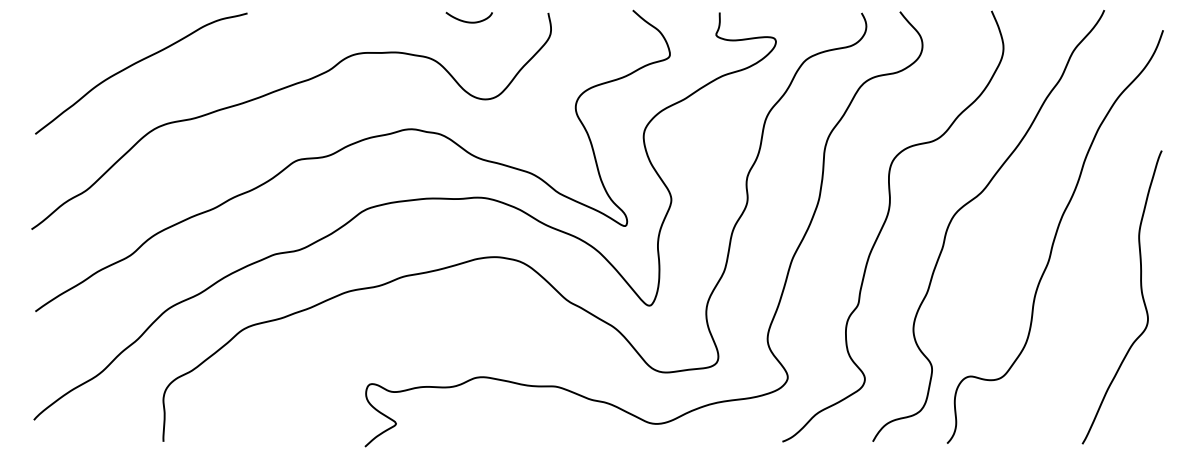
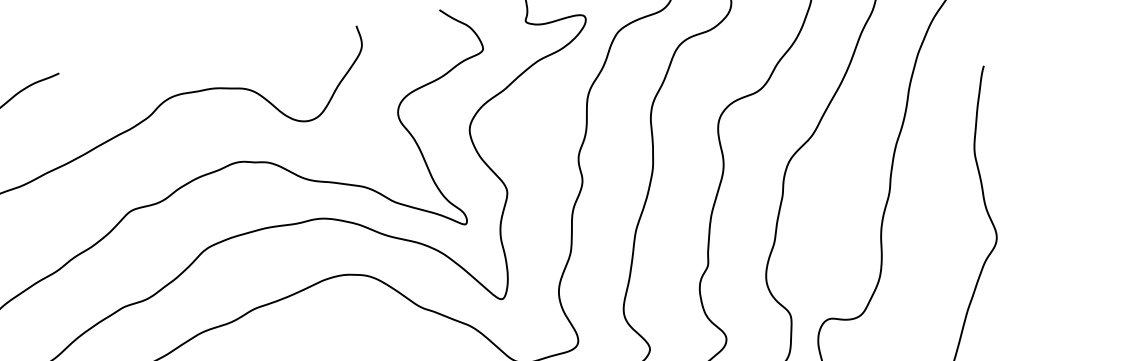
curve: (468, 21) -> (278, 46), removed

